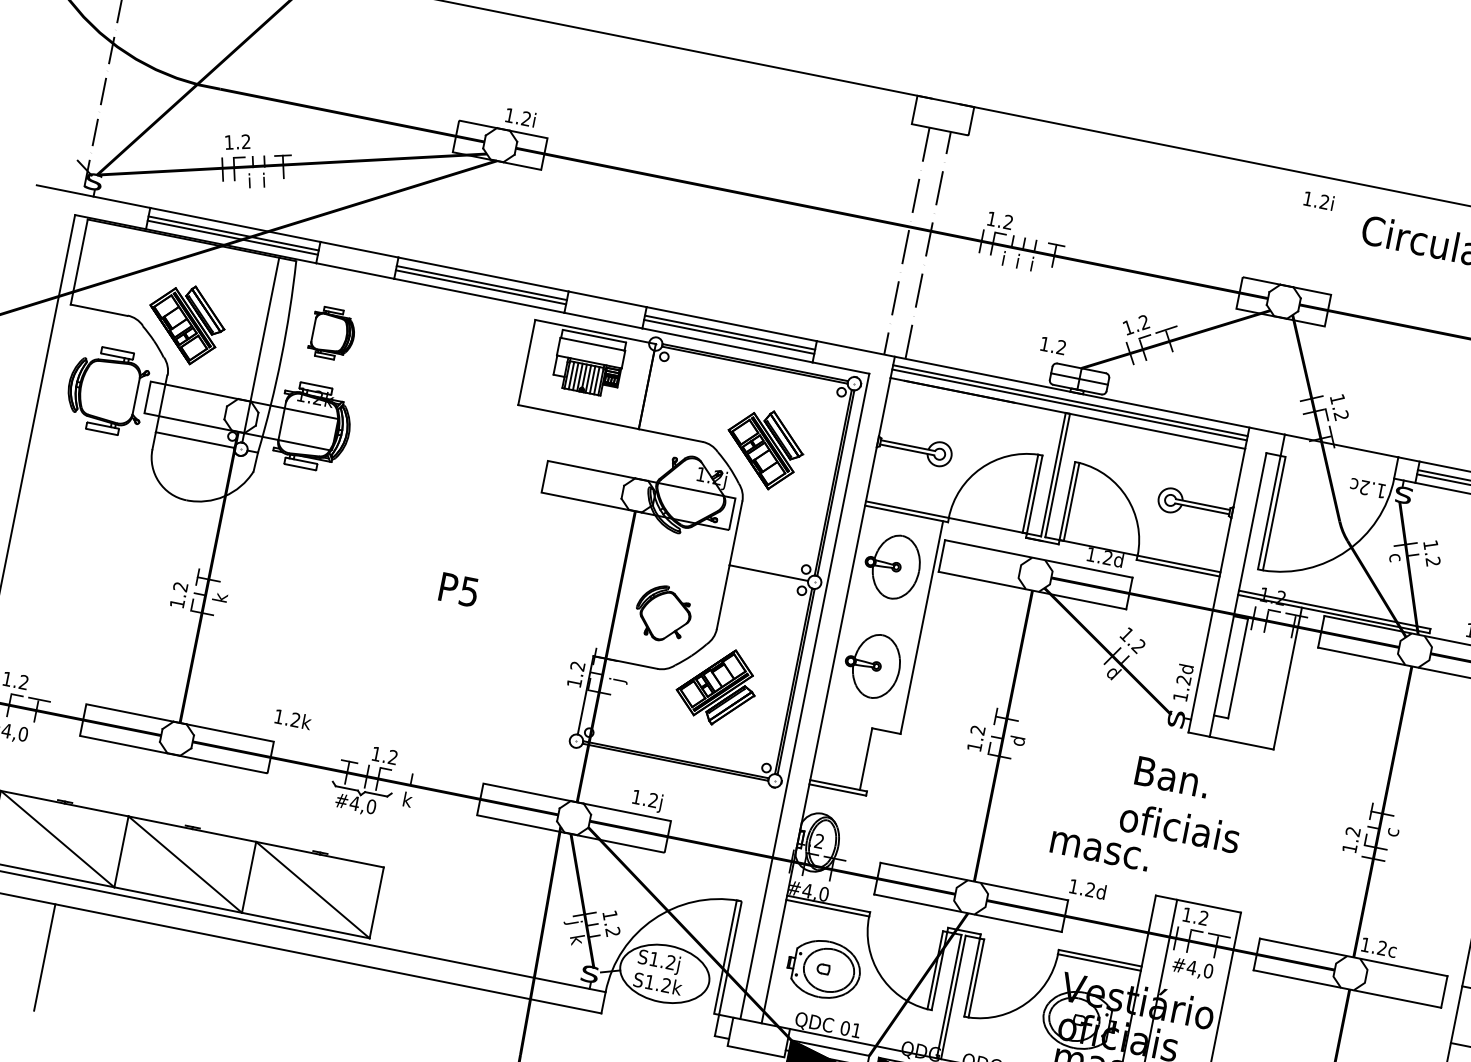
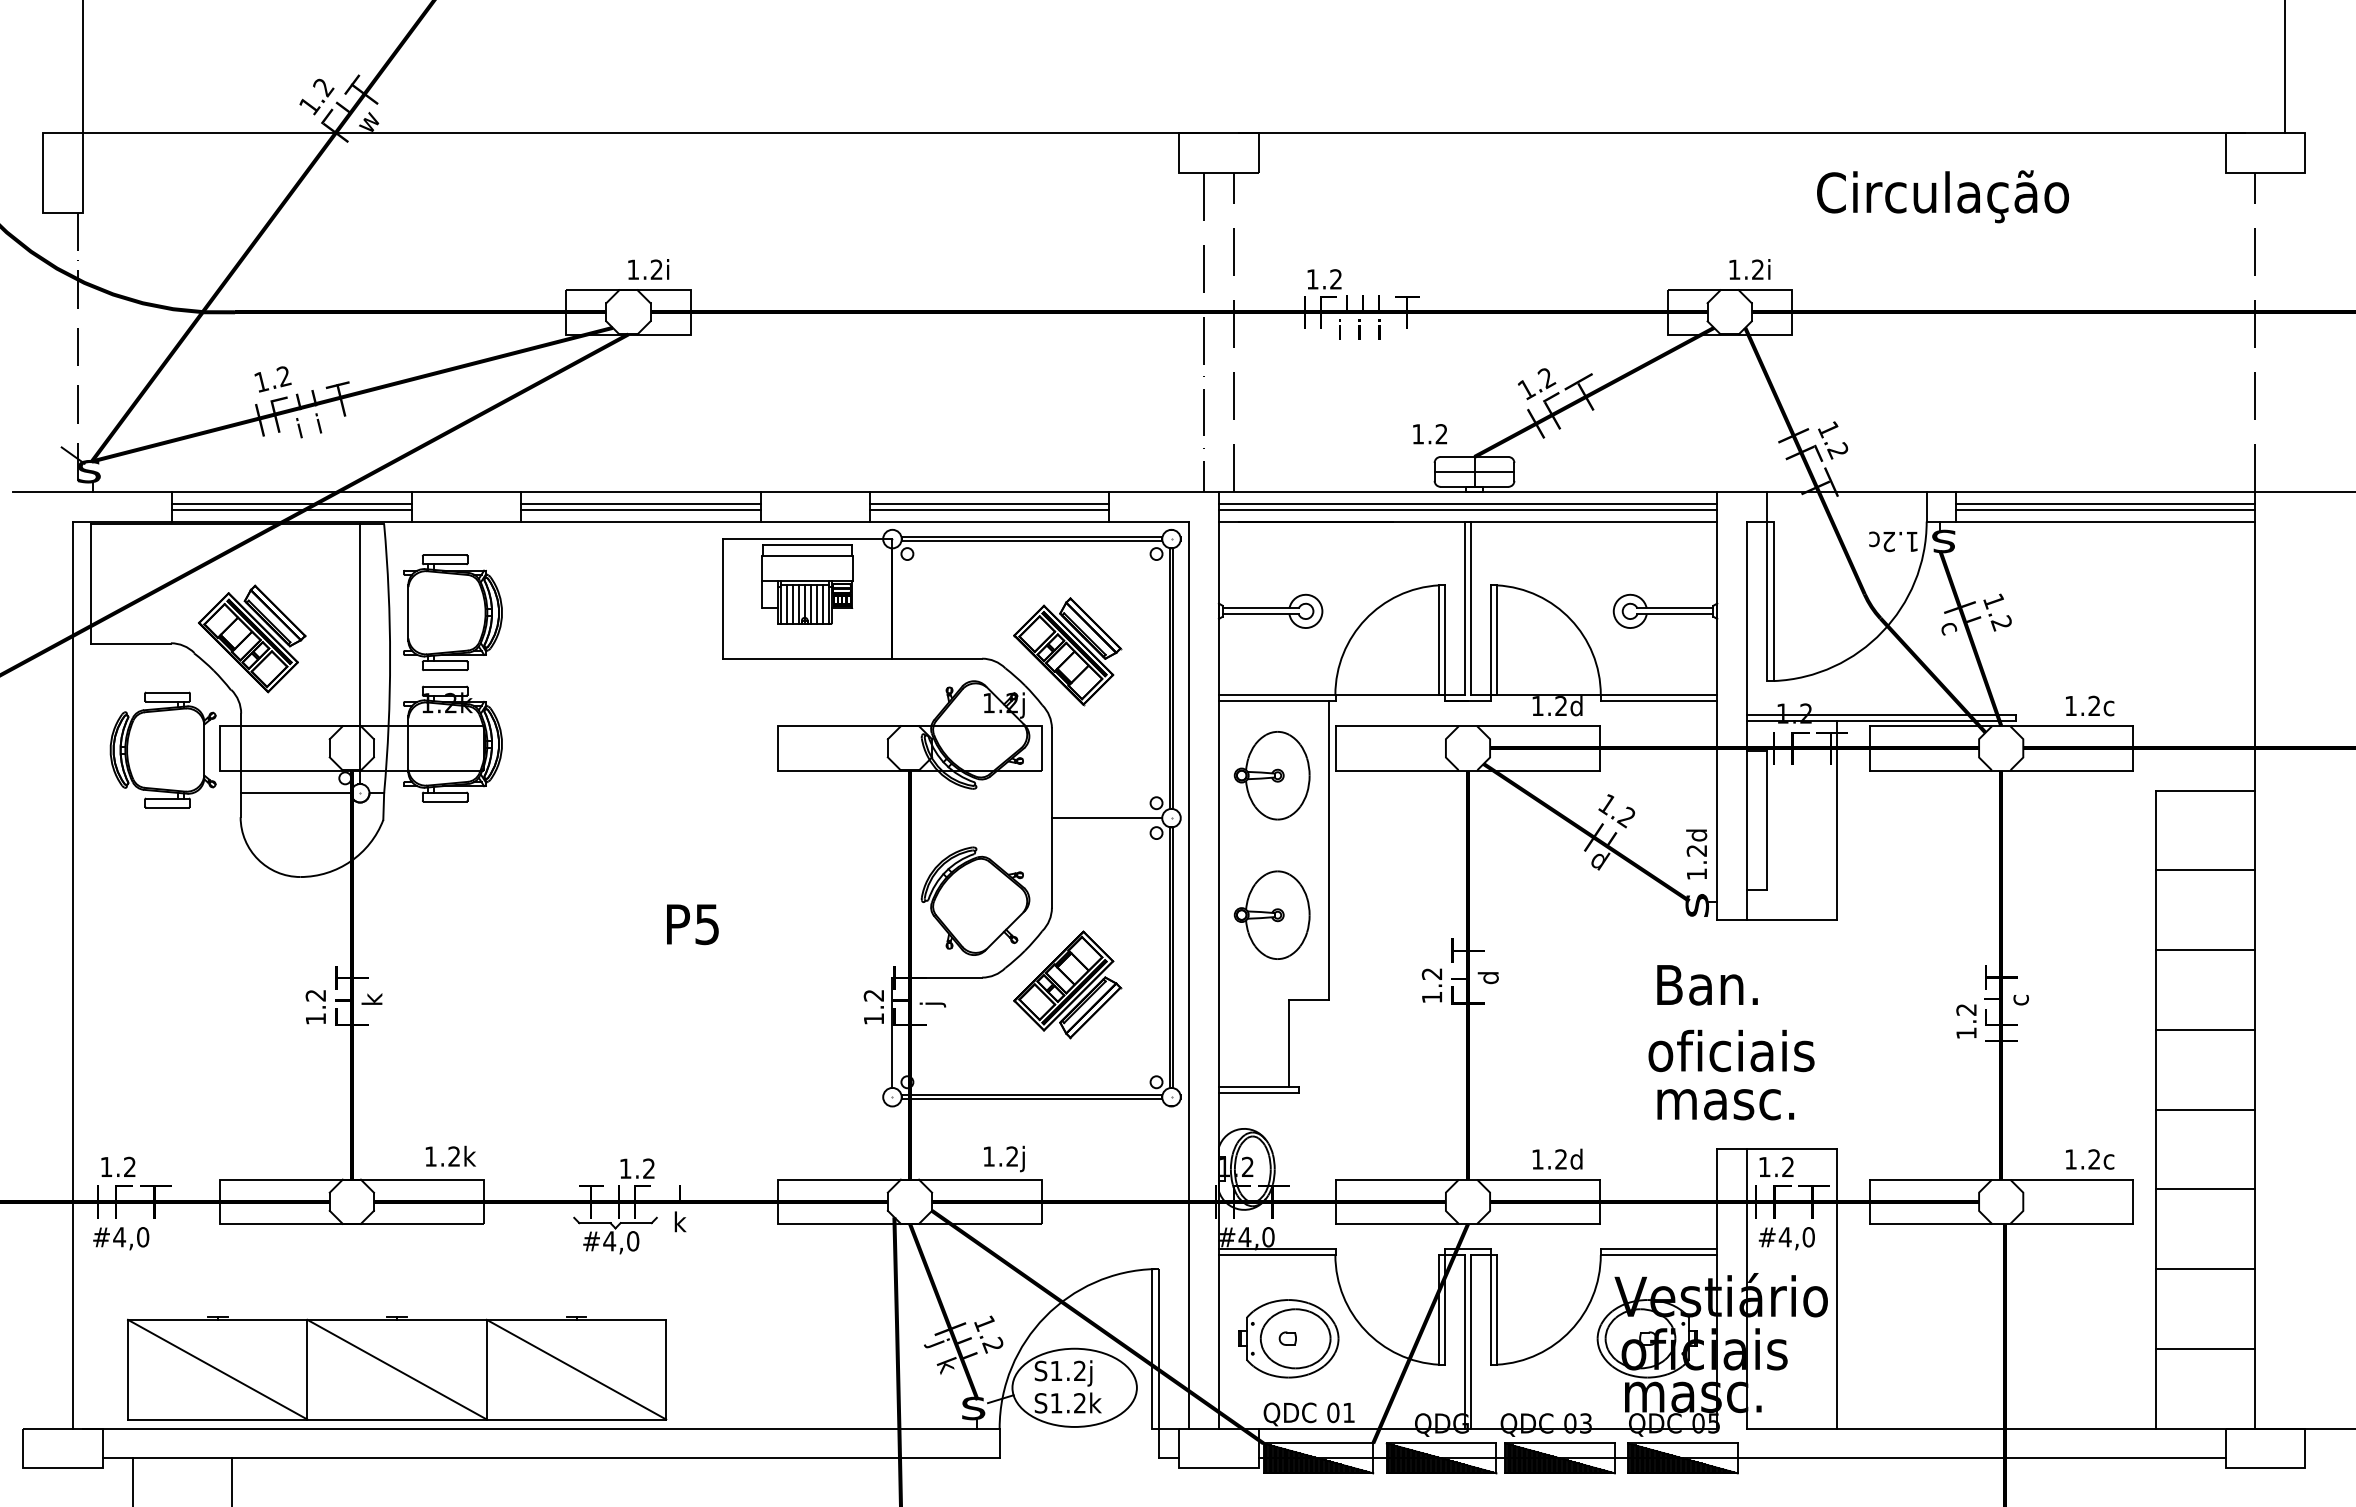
text: (1318, 200) -> (1749, 269), moved
part: (332, 333) -> (452, 612), size x1.67
part: (663, 613) -> (975, 900), size x1.43
text: (293, 718) -> (450, 1155), moved
text: (1099, 851) -> (1725, 1104), moved
text: (1087, 888) -> (1557, 1158), moved
text: (1379, 947) -> (2090, 1159), moved

